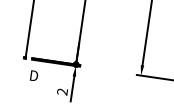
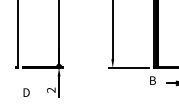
text: (34, 75) -> (26, 92), moved

